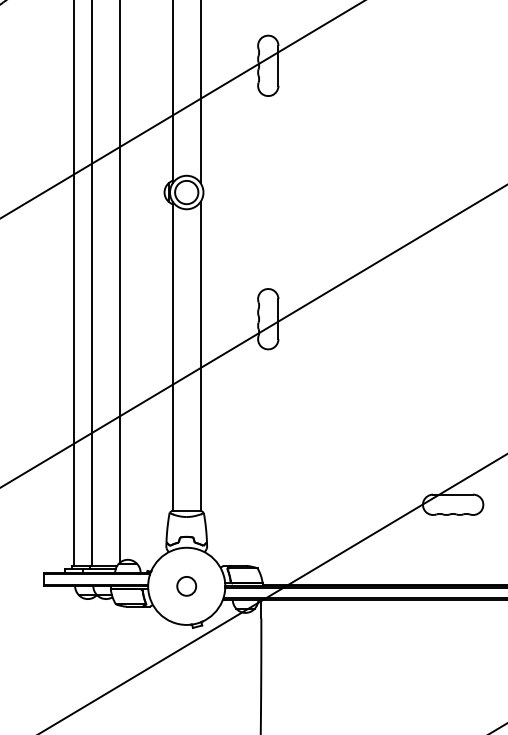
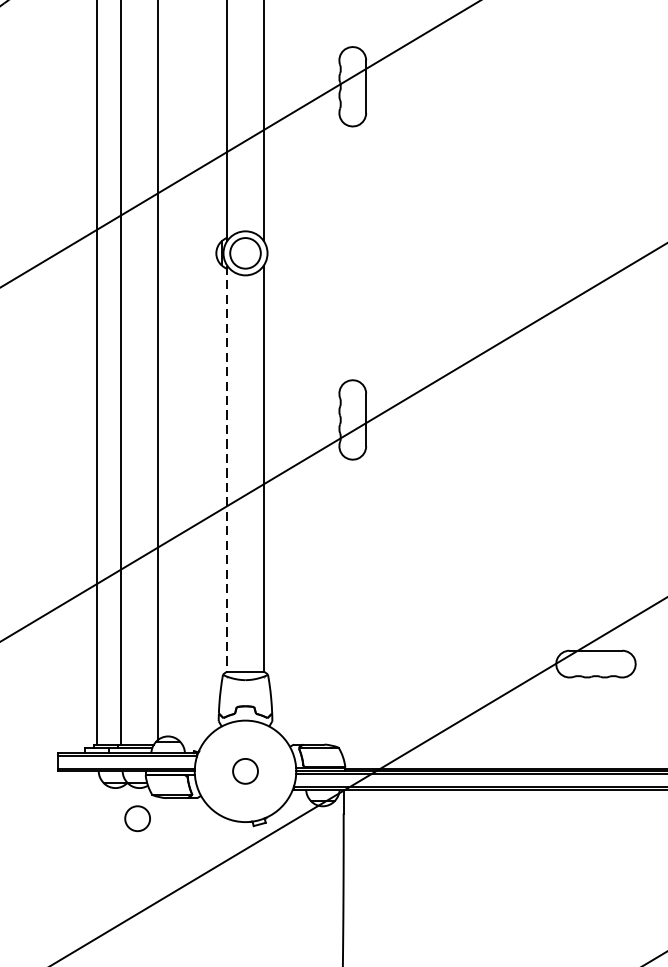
line: (172, 356) -> (226, 469), solid -> dashed
circle: (104, 622) -> (137, 818), added

